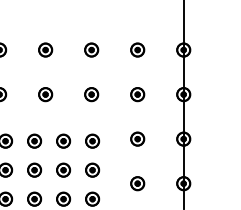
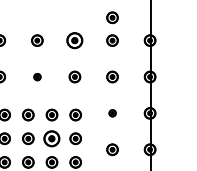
part: (137, 21) -> (112, 17), added
part: (91, 49) -> (74, 40), size x1.4
part: (45, 94) -> (37, 76), size x0.6
part: (137, 138) -> (112, 112), size x0.6
part: (63, 169) -> (51, 138), size x1.4

